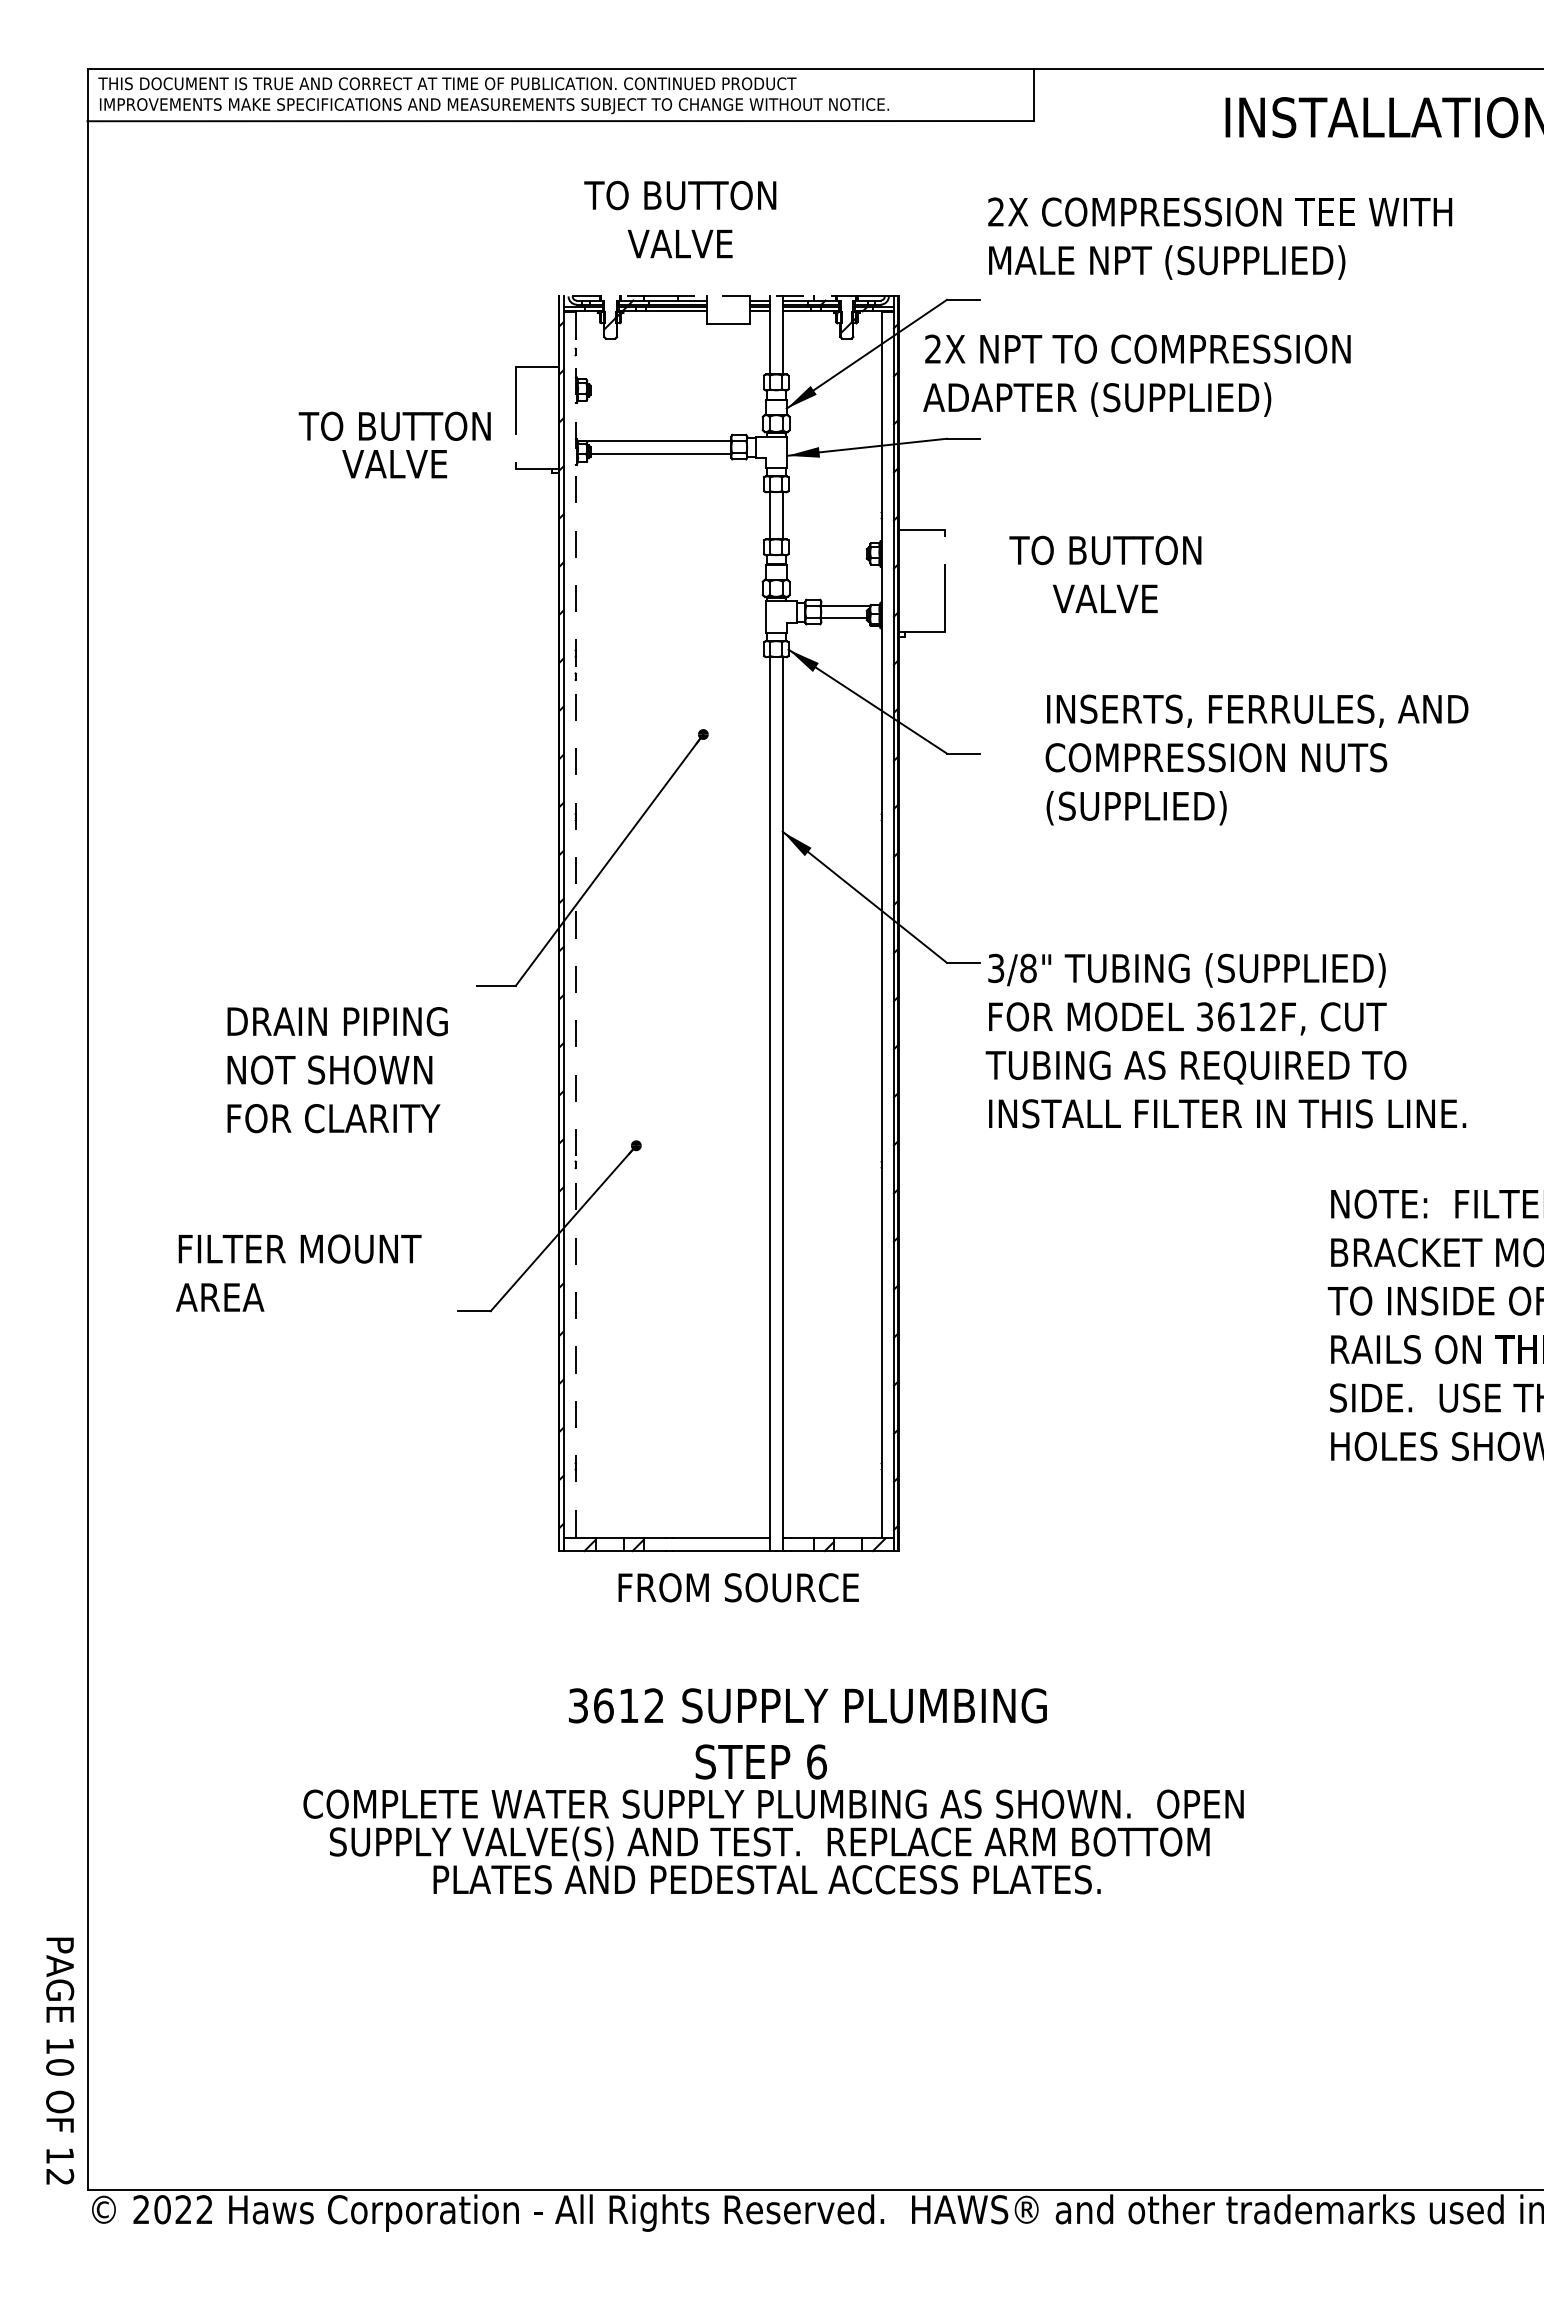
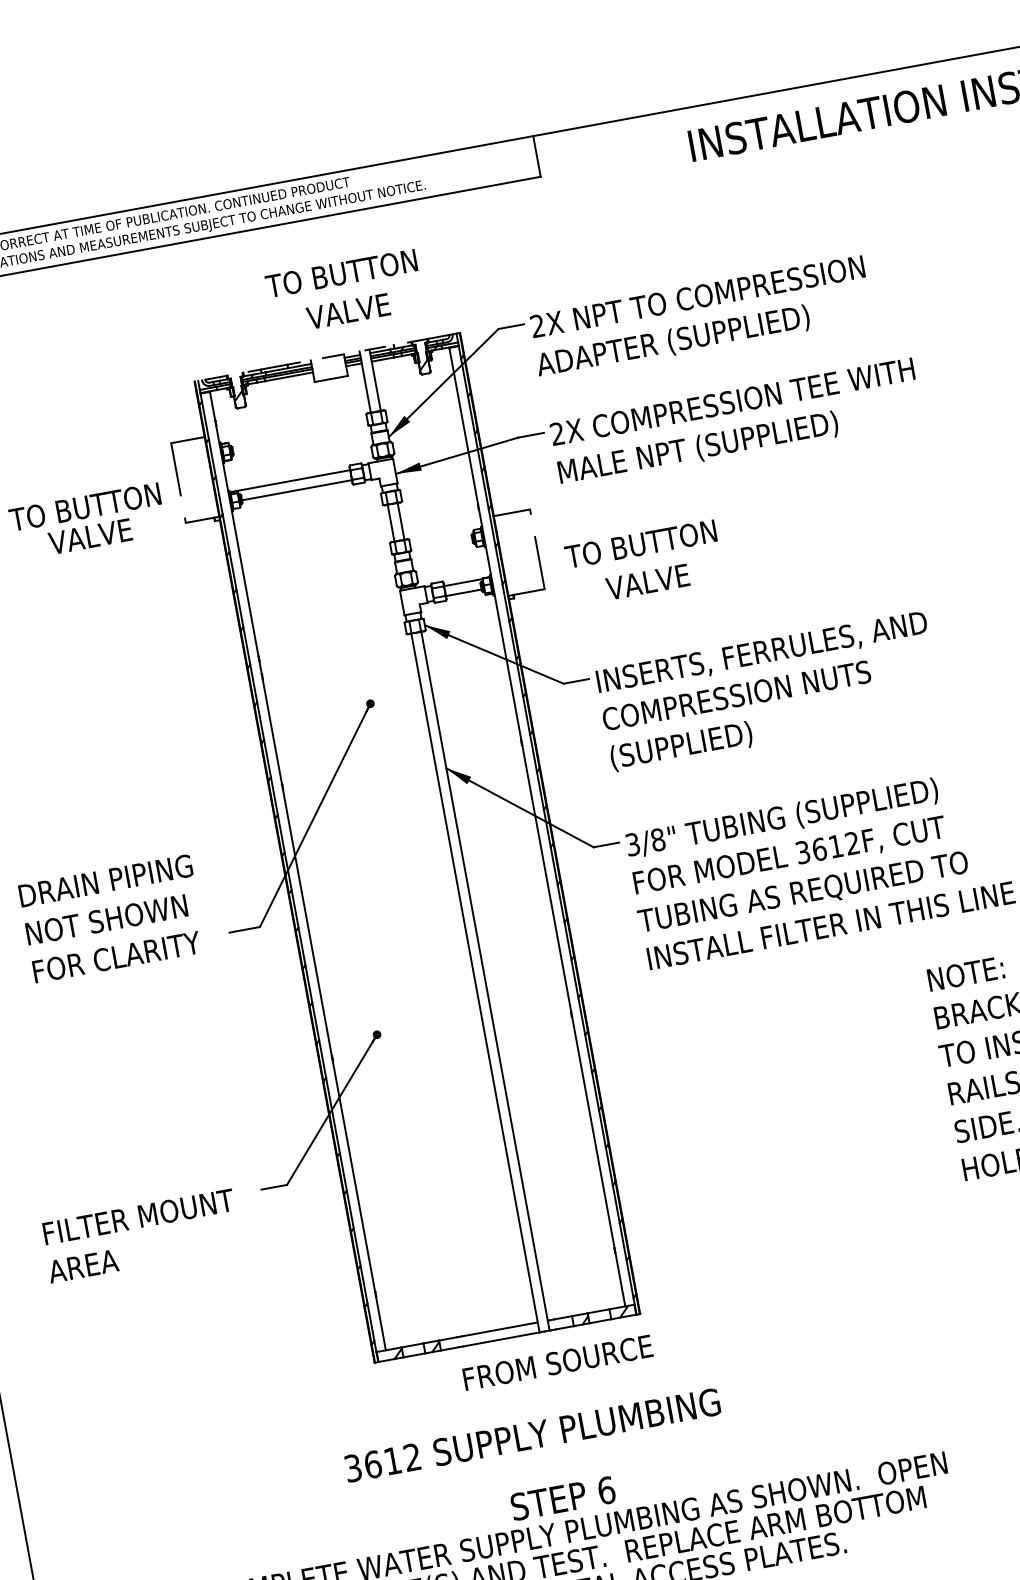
text: (680, 219) -> (345, 292), moved
text: (1220, 238) -> (736, 422), moved
text: (1136, 375) -> (700, 317), moved
text: (1105, 574) -> (644, 562), moved
text: (1256, 759) -> (768, 691), moved
line: (575, 925) -> (297, 871), dashed -> solid
text: (337, 1070) -> (112, 919), moved
text: (298, 1272) -> (140, 1235), moved
text: (738, 1587) -> (557, 1362), moved
text: (807, 1705) -> (532, 1435), moved

